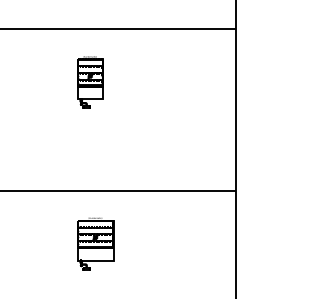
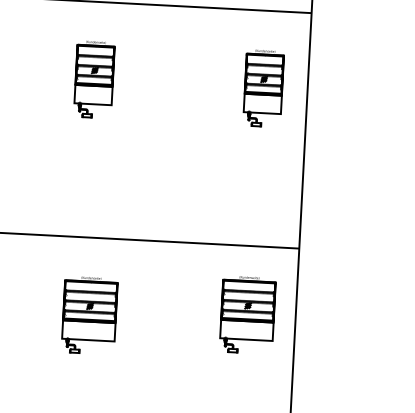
part: (206, 82) -> (263, 88), added
part: (203, 237) -> (247, 314), added

